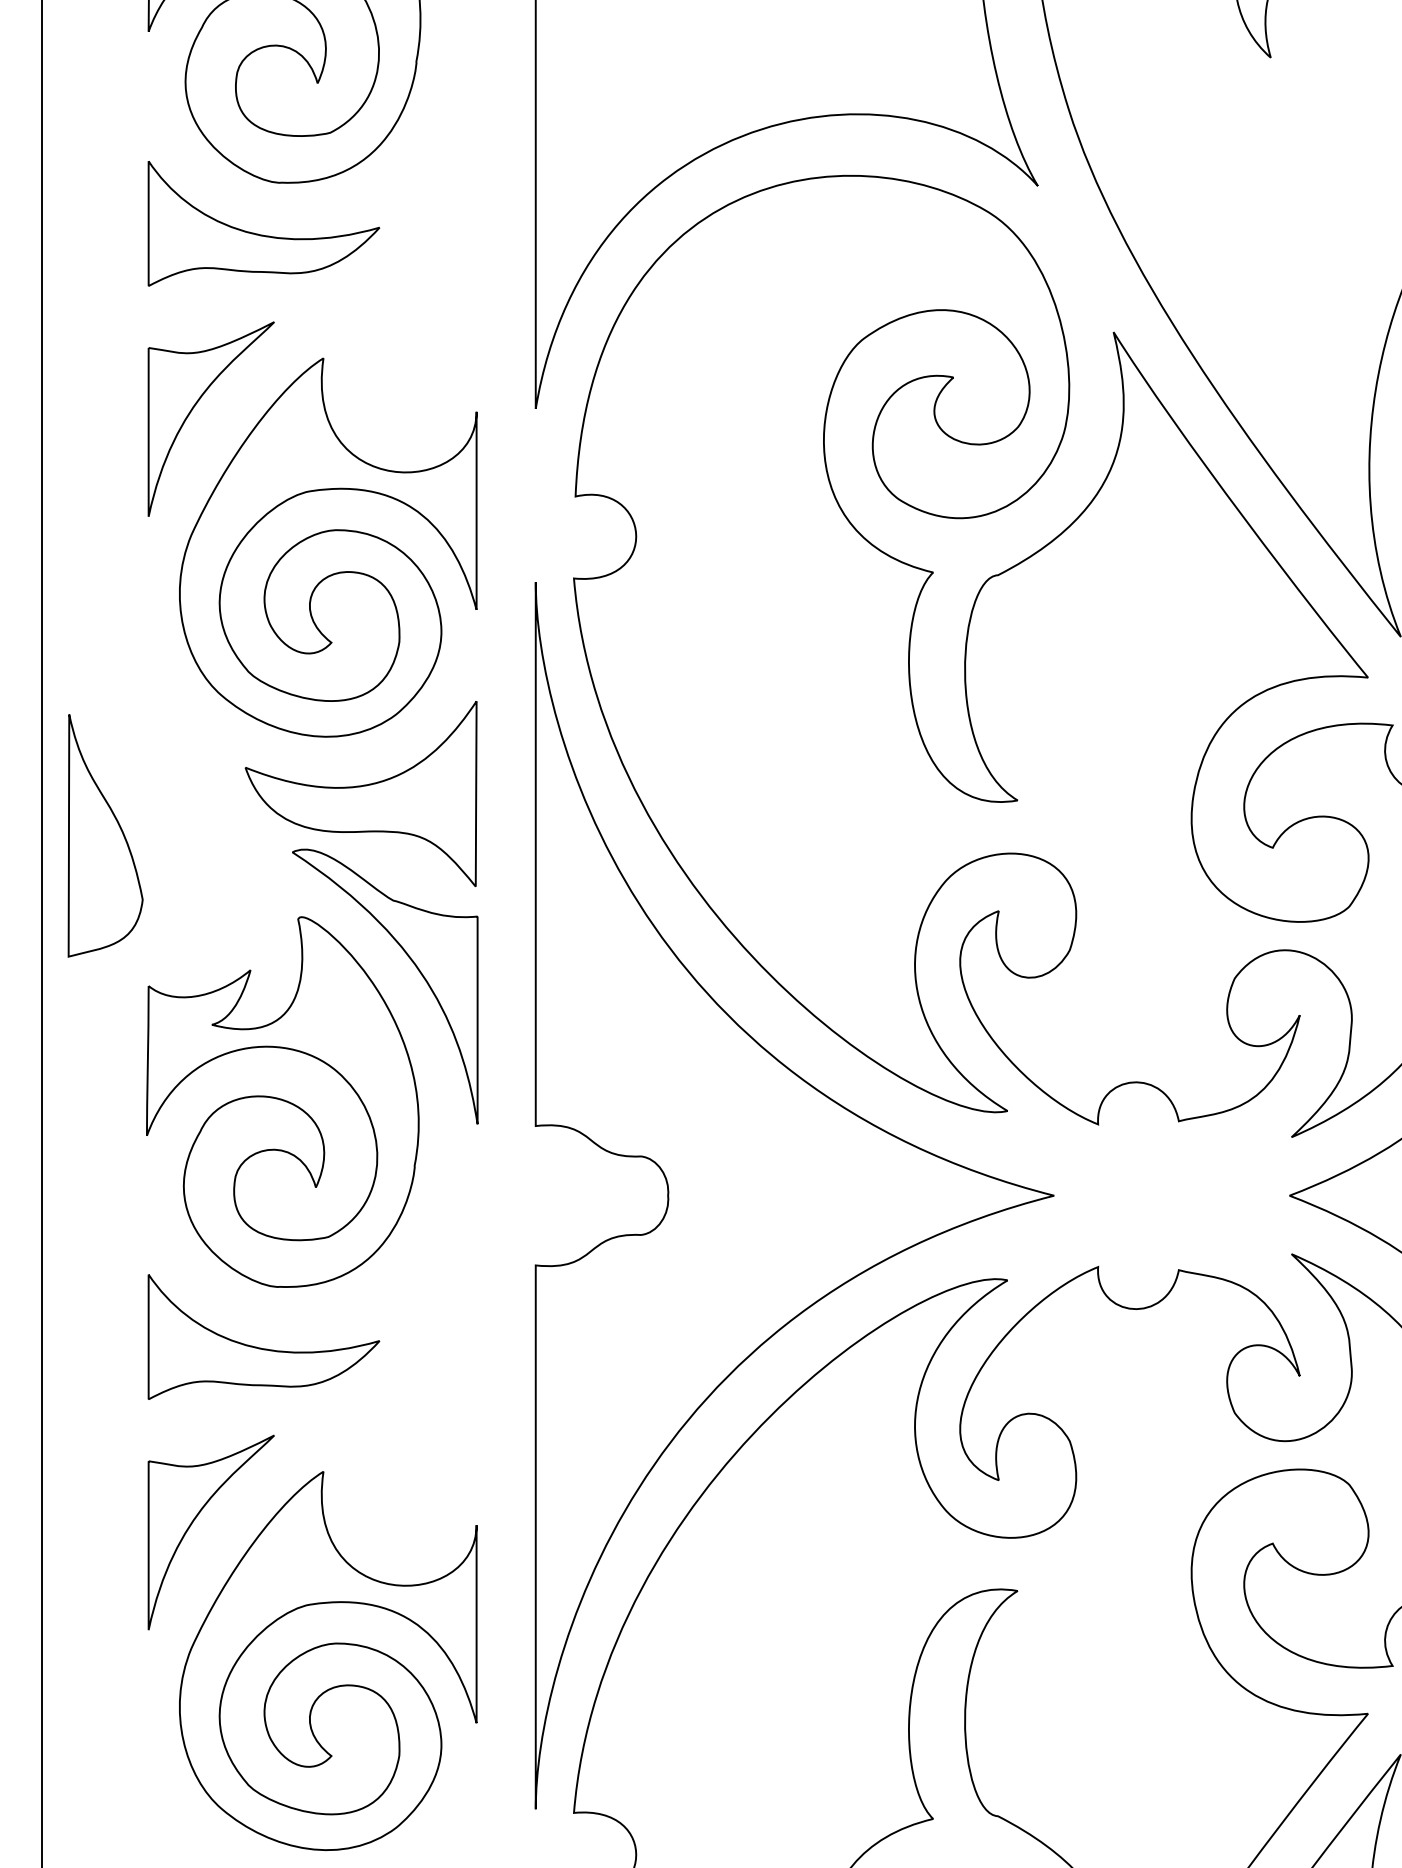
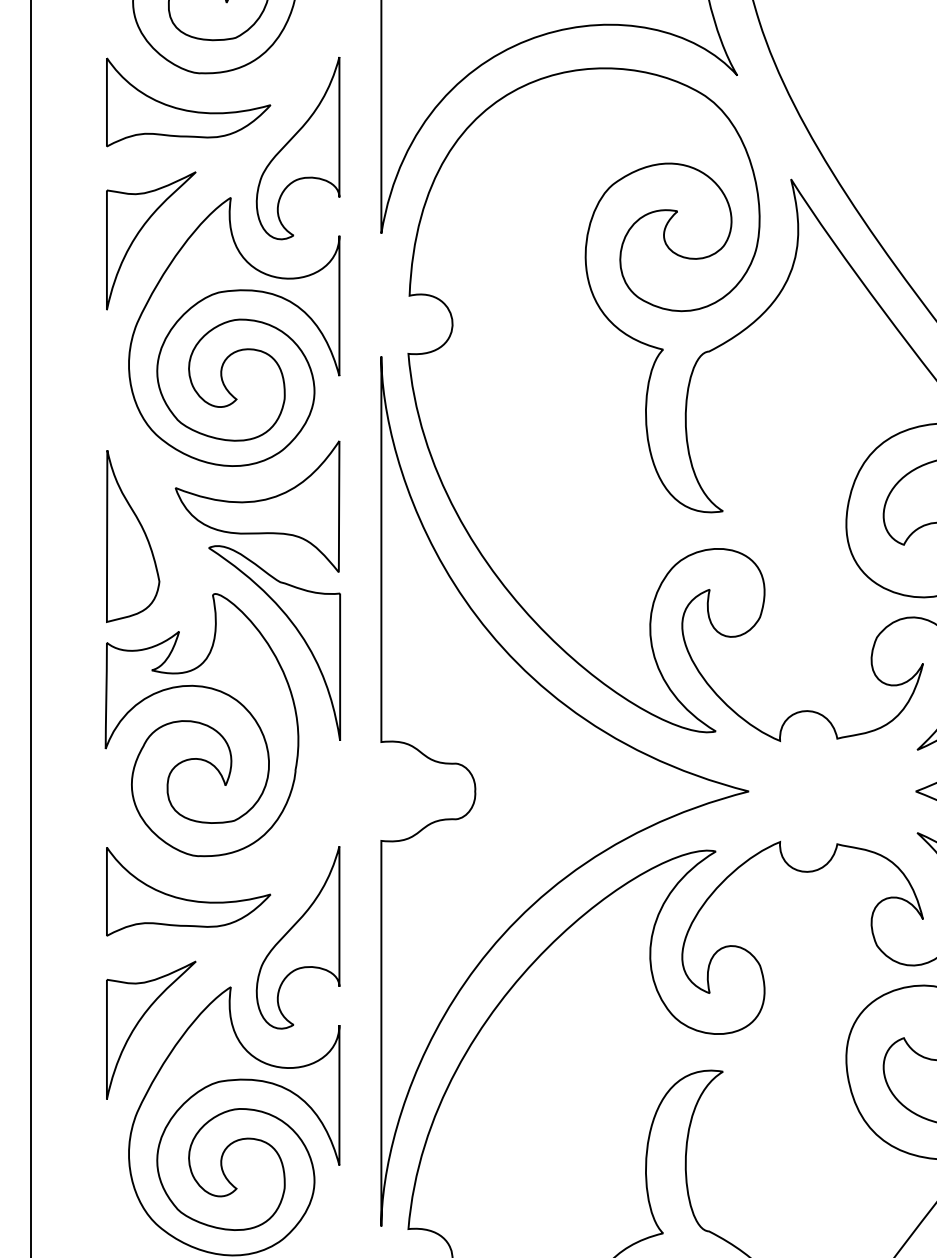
part: (418, 288) -> (298, 148), added
part: (105, 835) -> (133, 536), moved
part: (418, 1402) -> (298, 938), added

